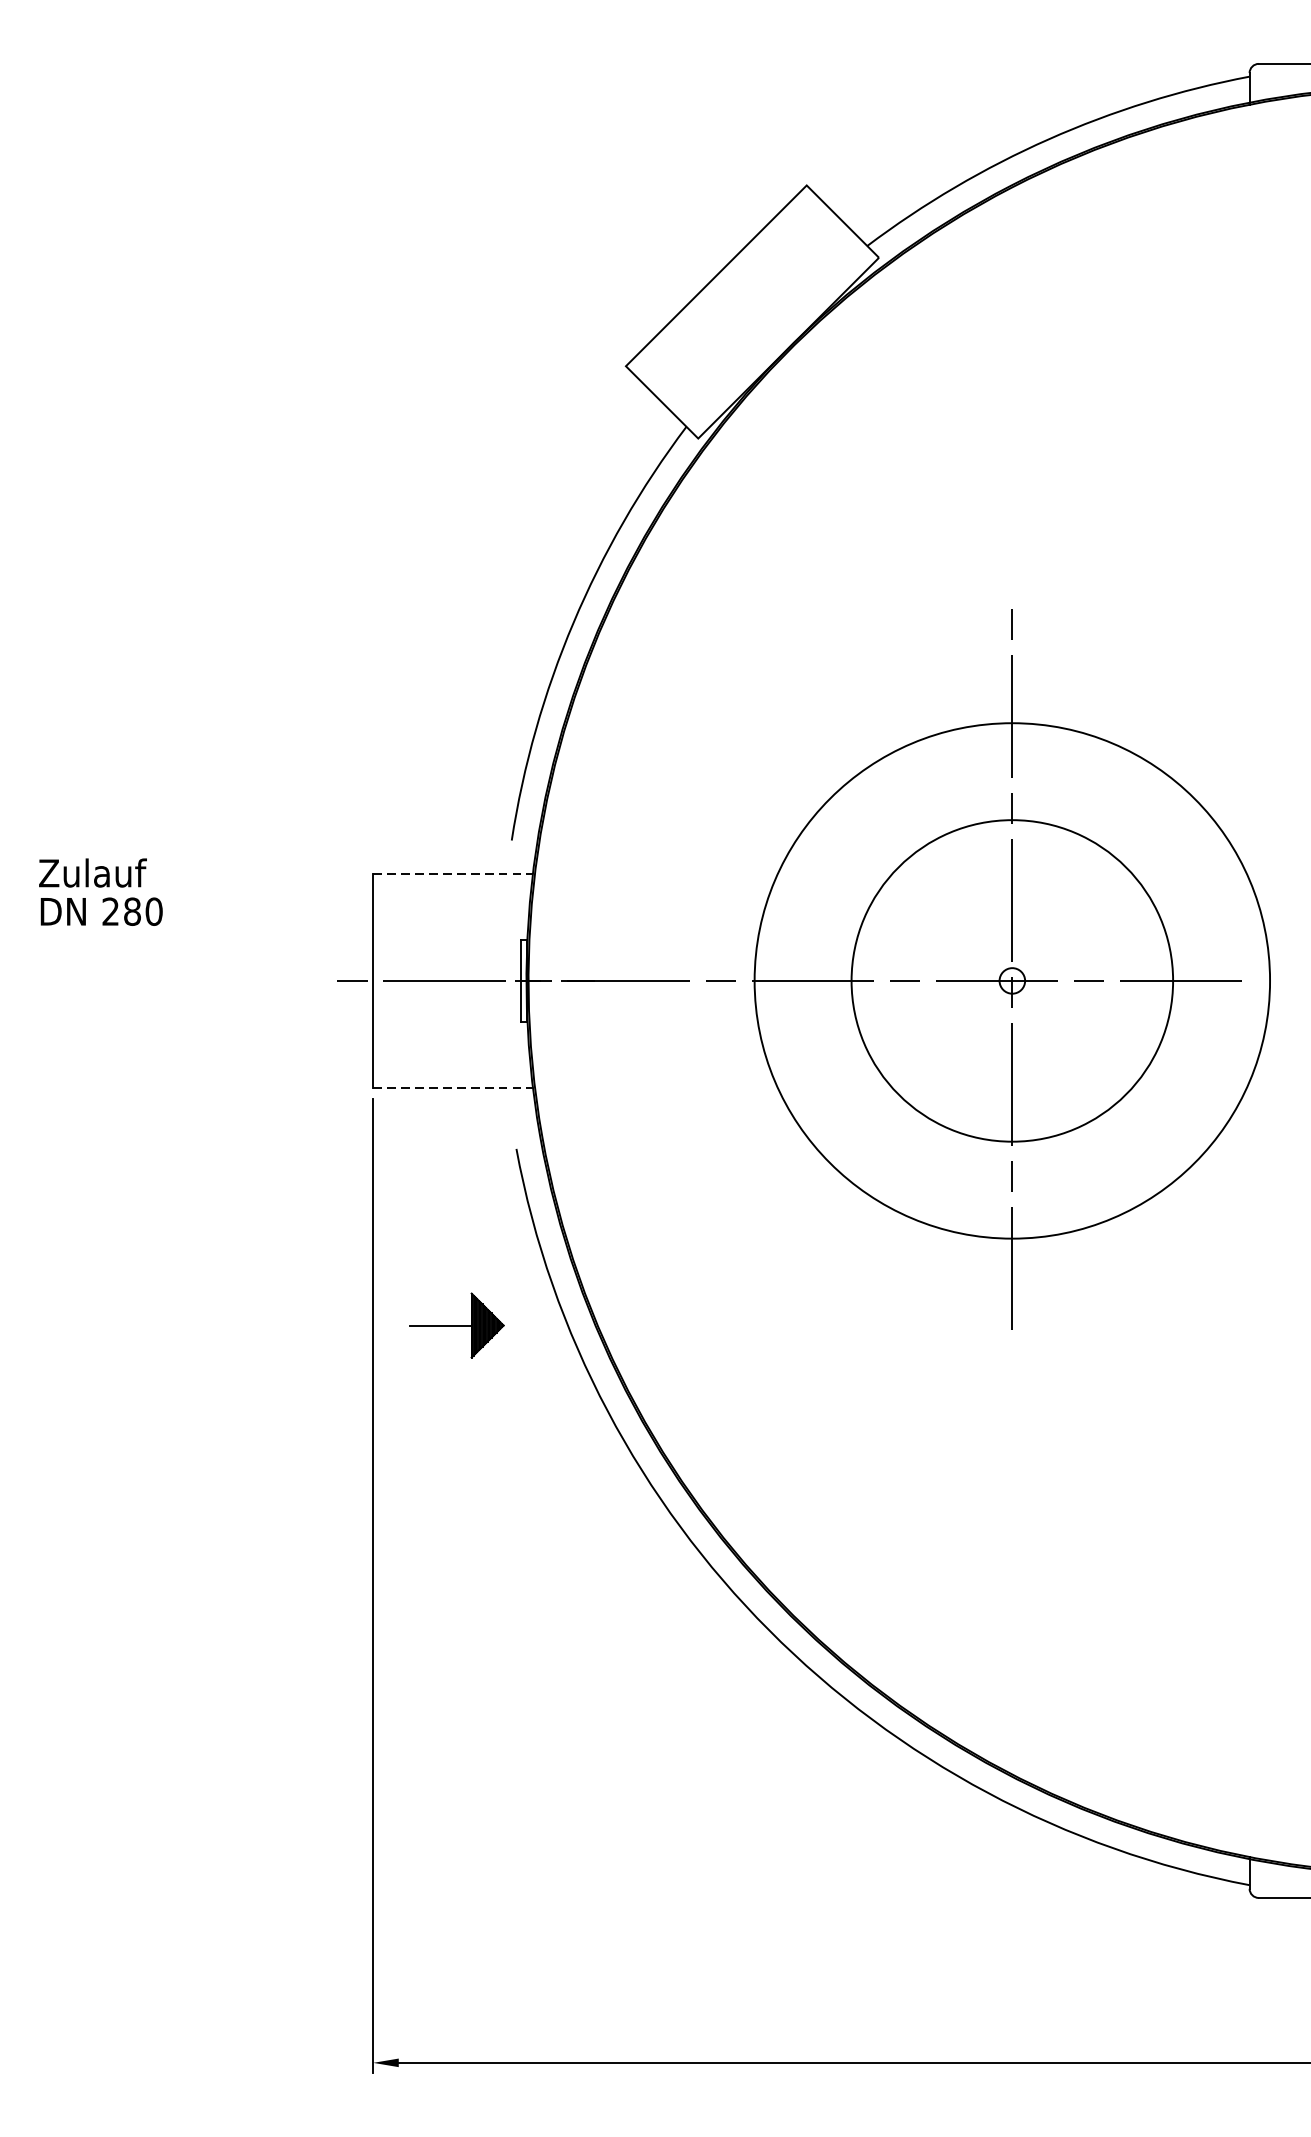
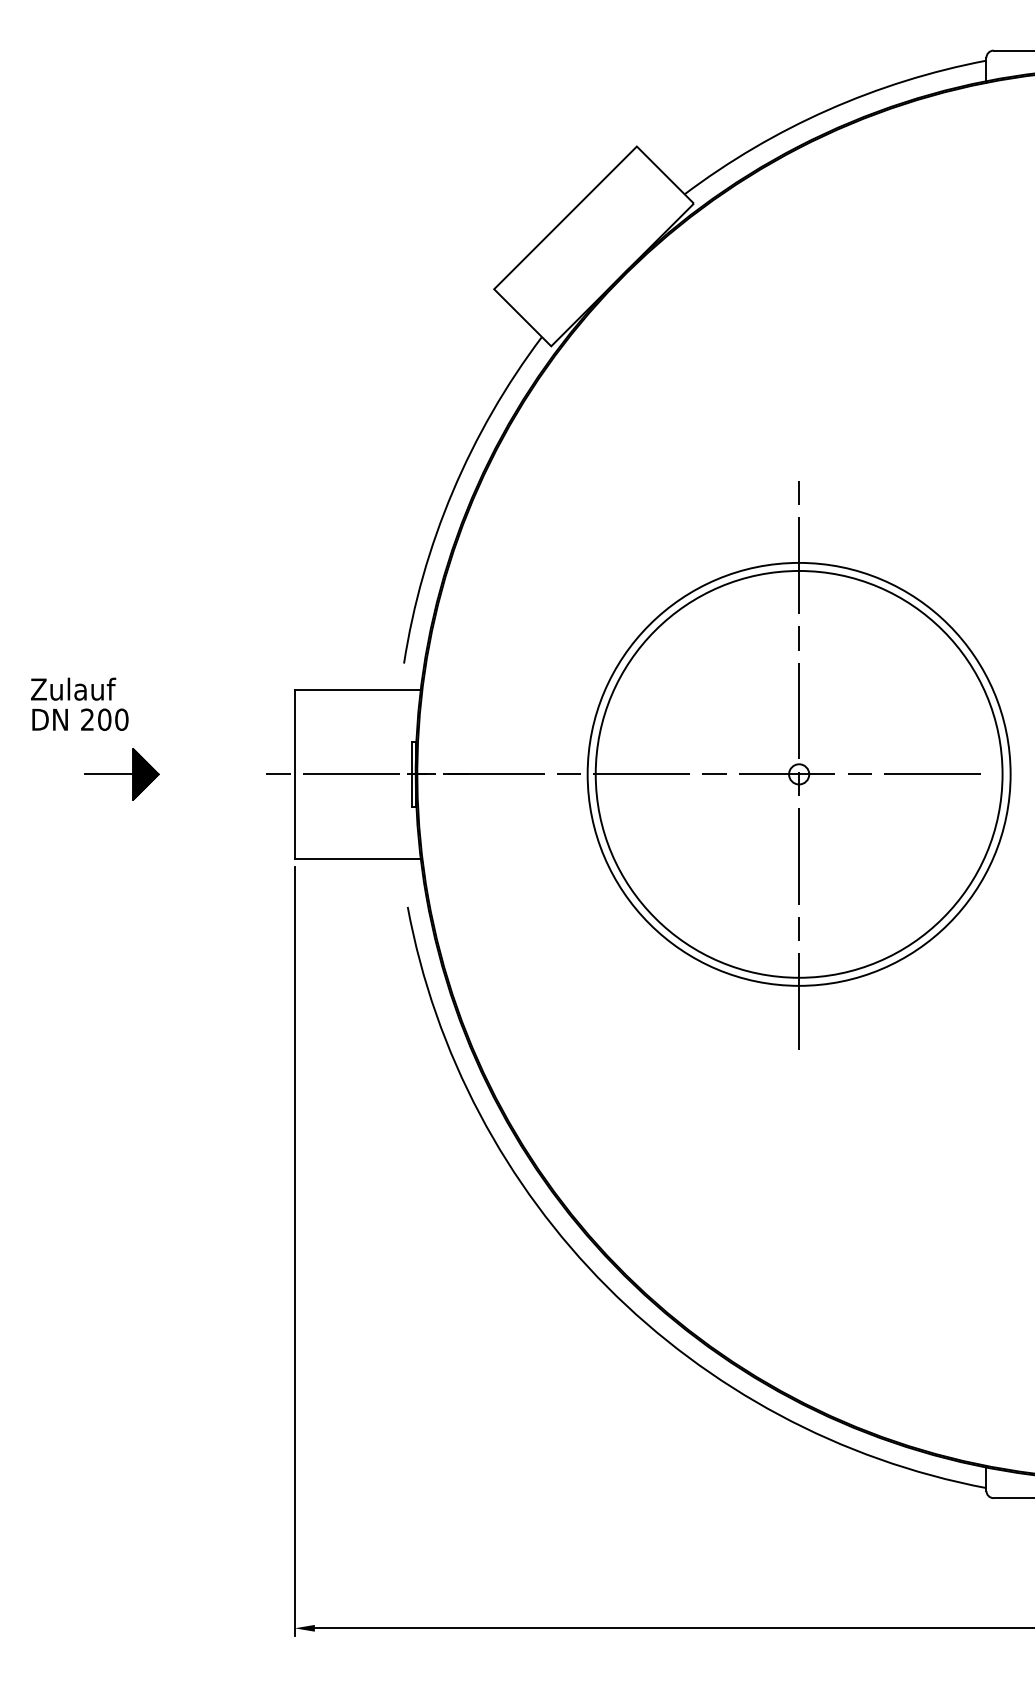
line: (454, 873) -> (358, 689), dashed -> solid
text: (132, 911) -> (104, 719), 280 -> 200
circle: (1011, 979) -> (798, 773), size x1.67
line: (454, 1088) -> (358, 859), dashed -> solid
part: (456, 1325) -> (121, 774), moved

